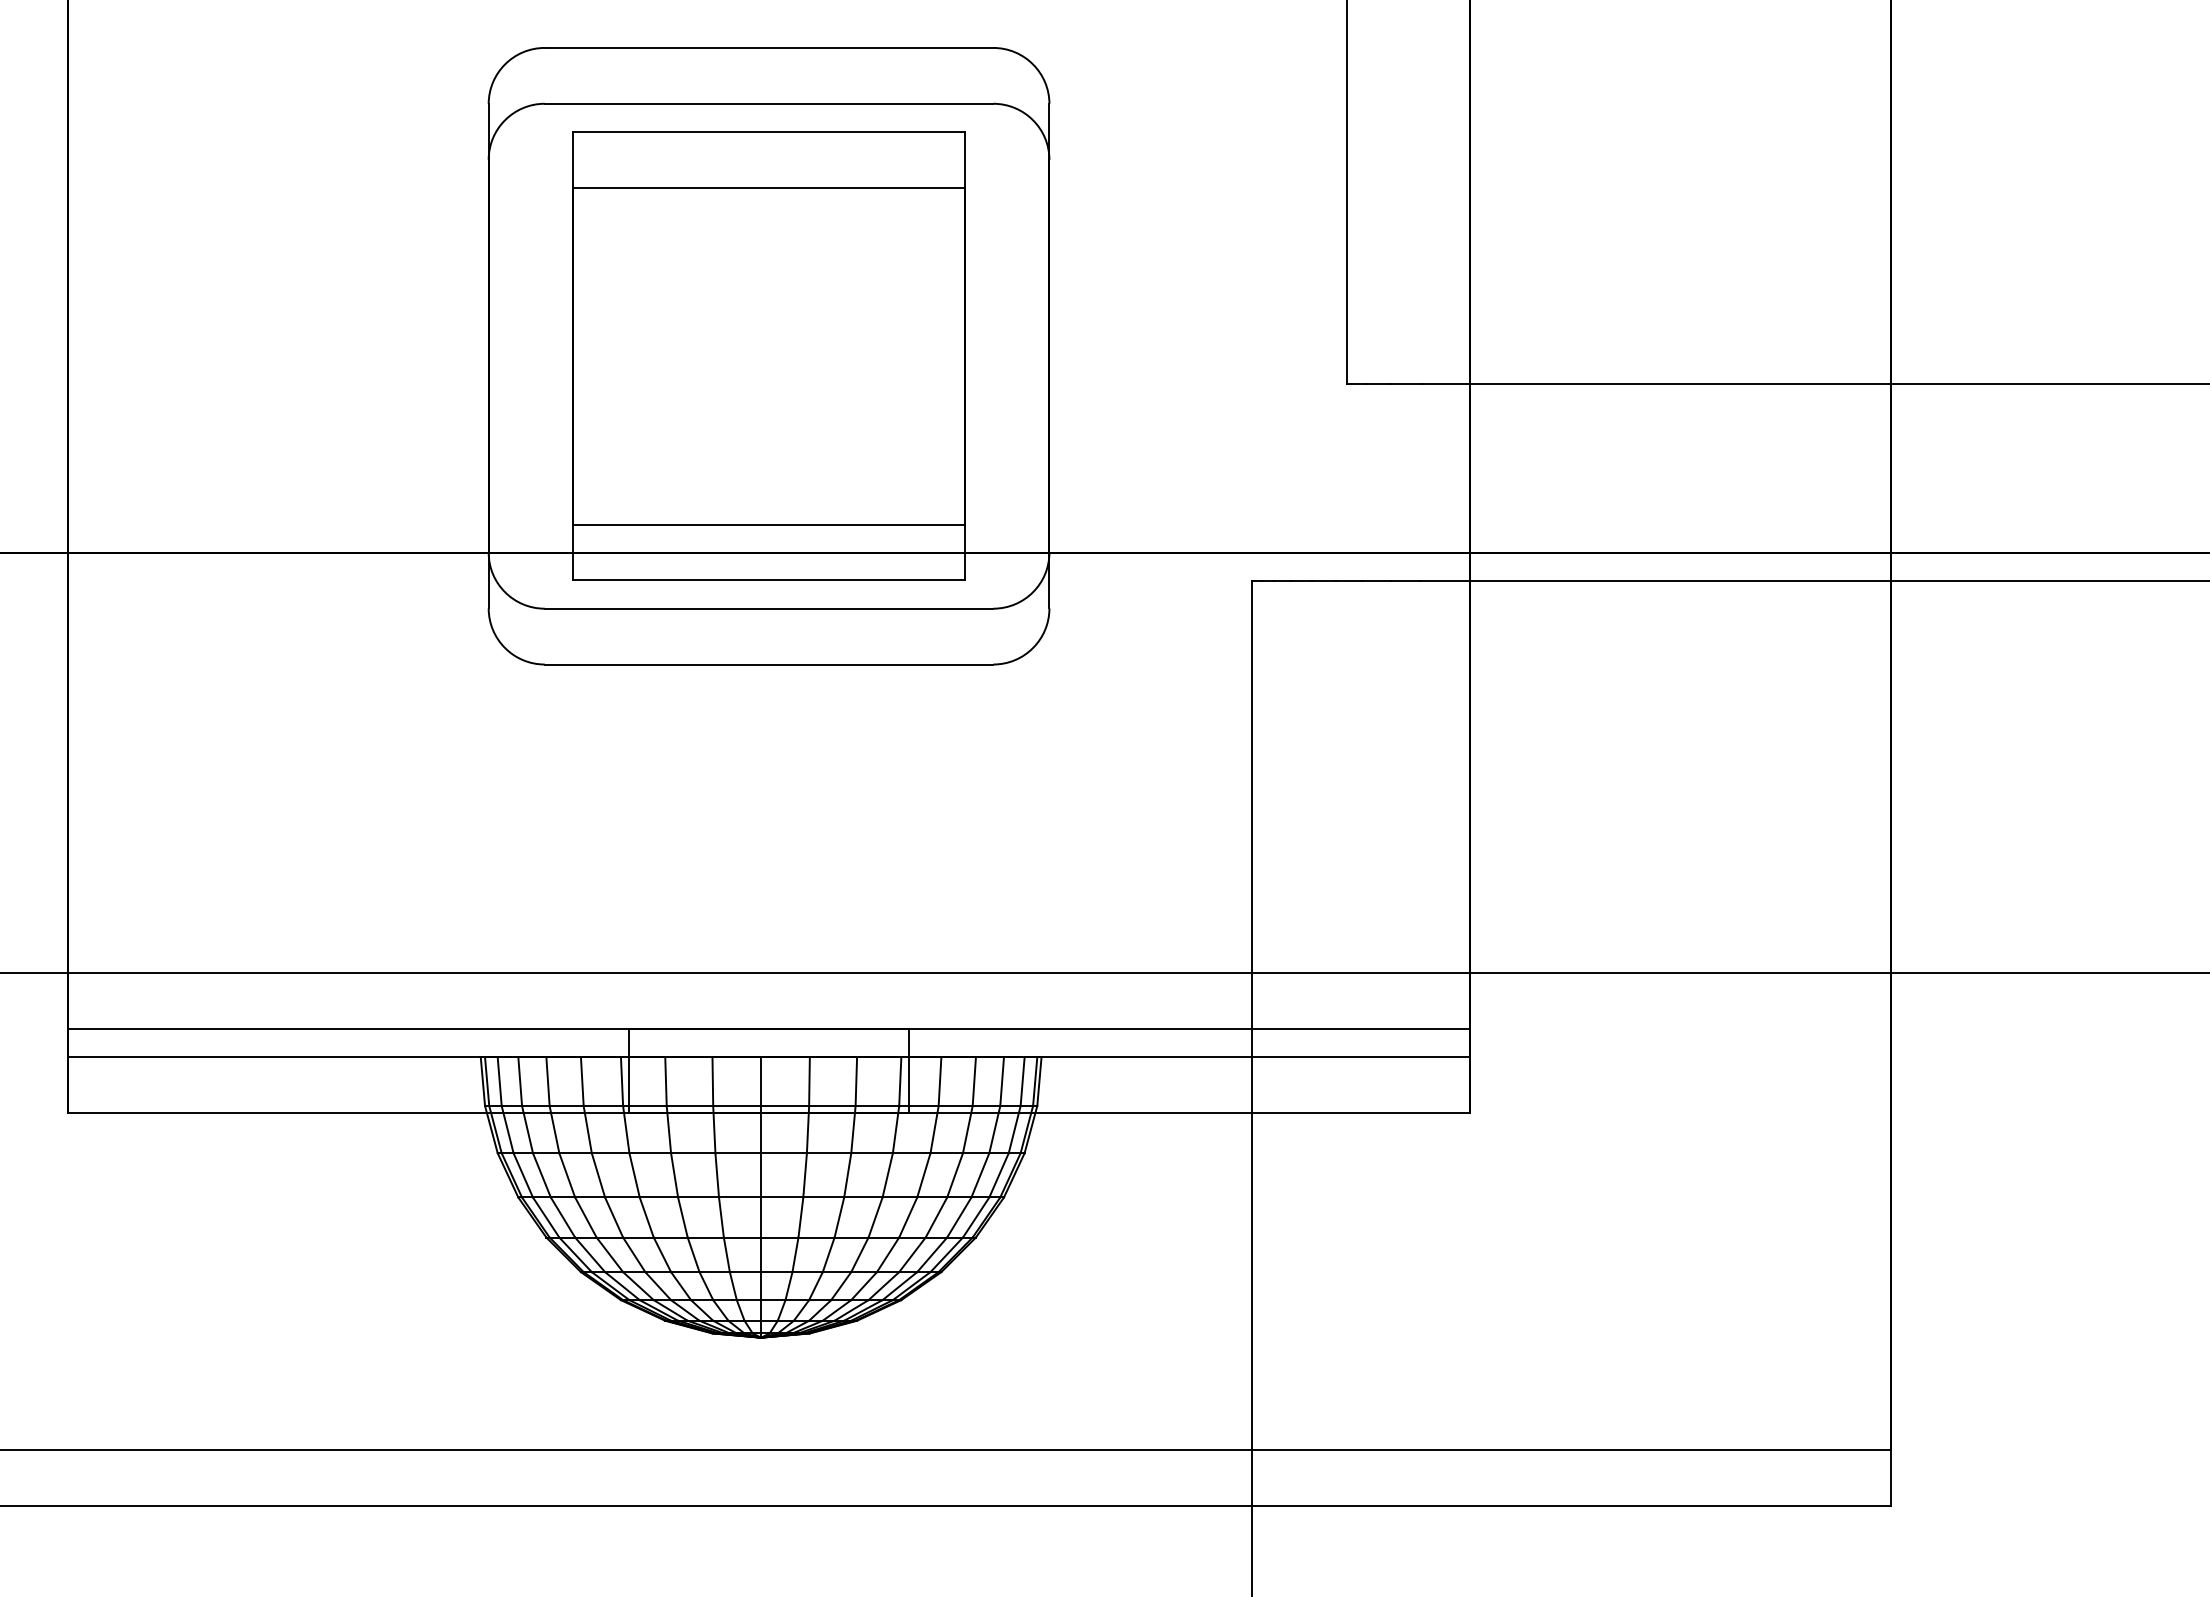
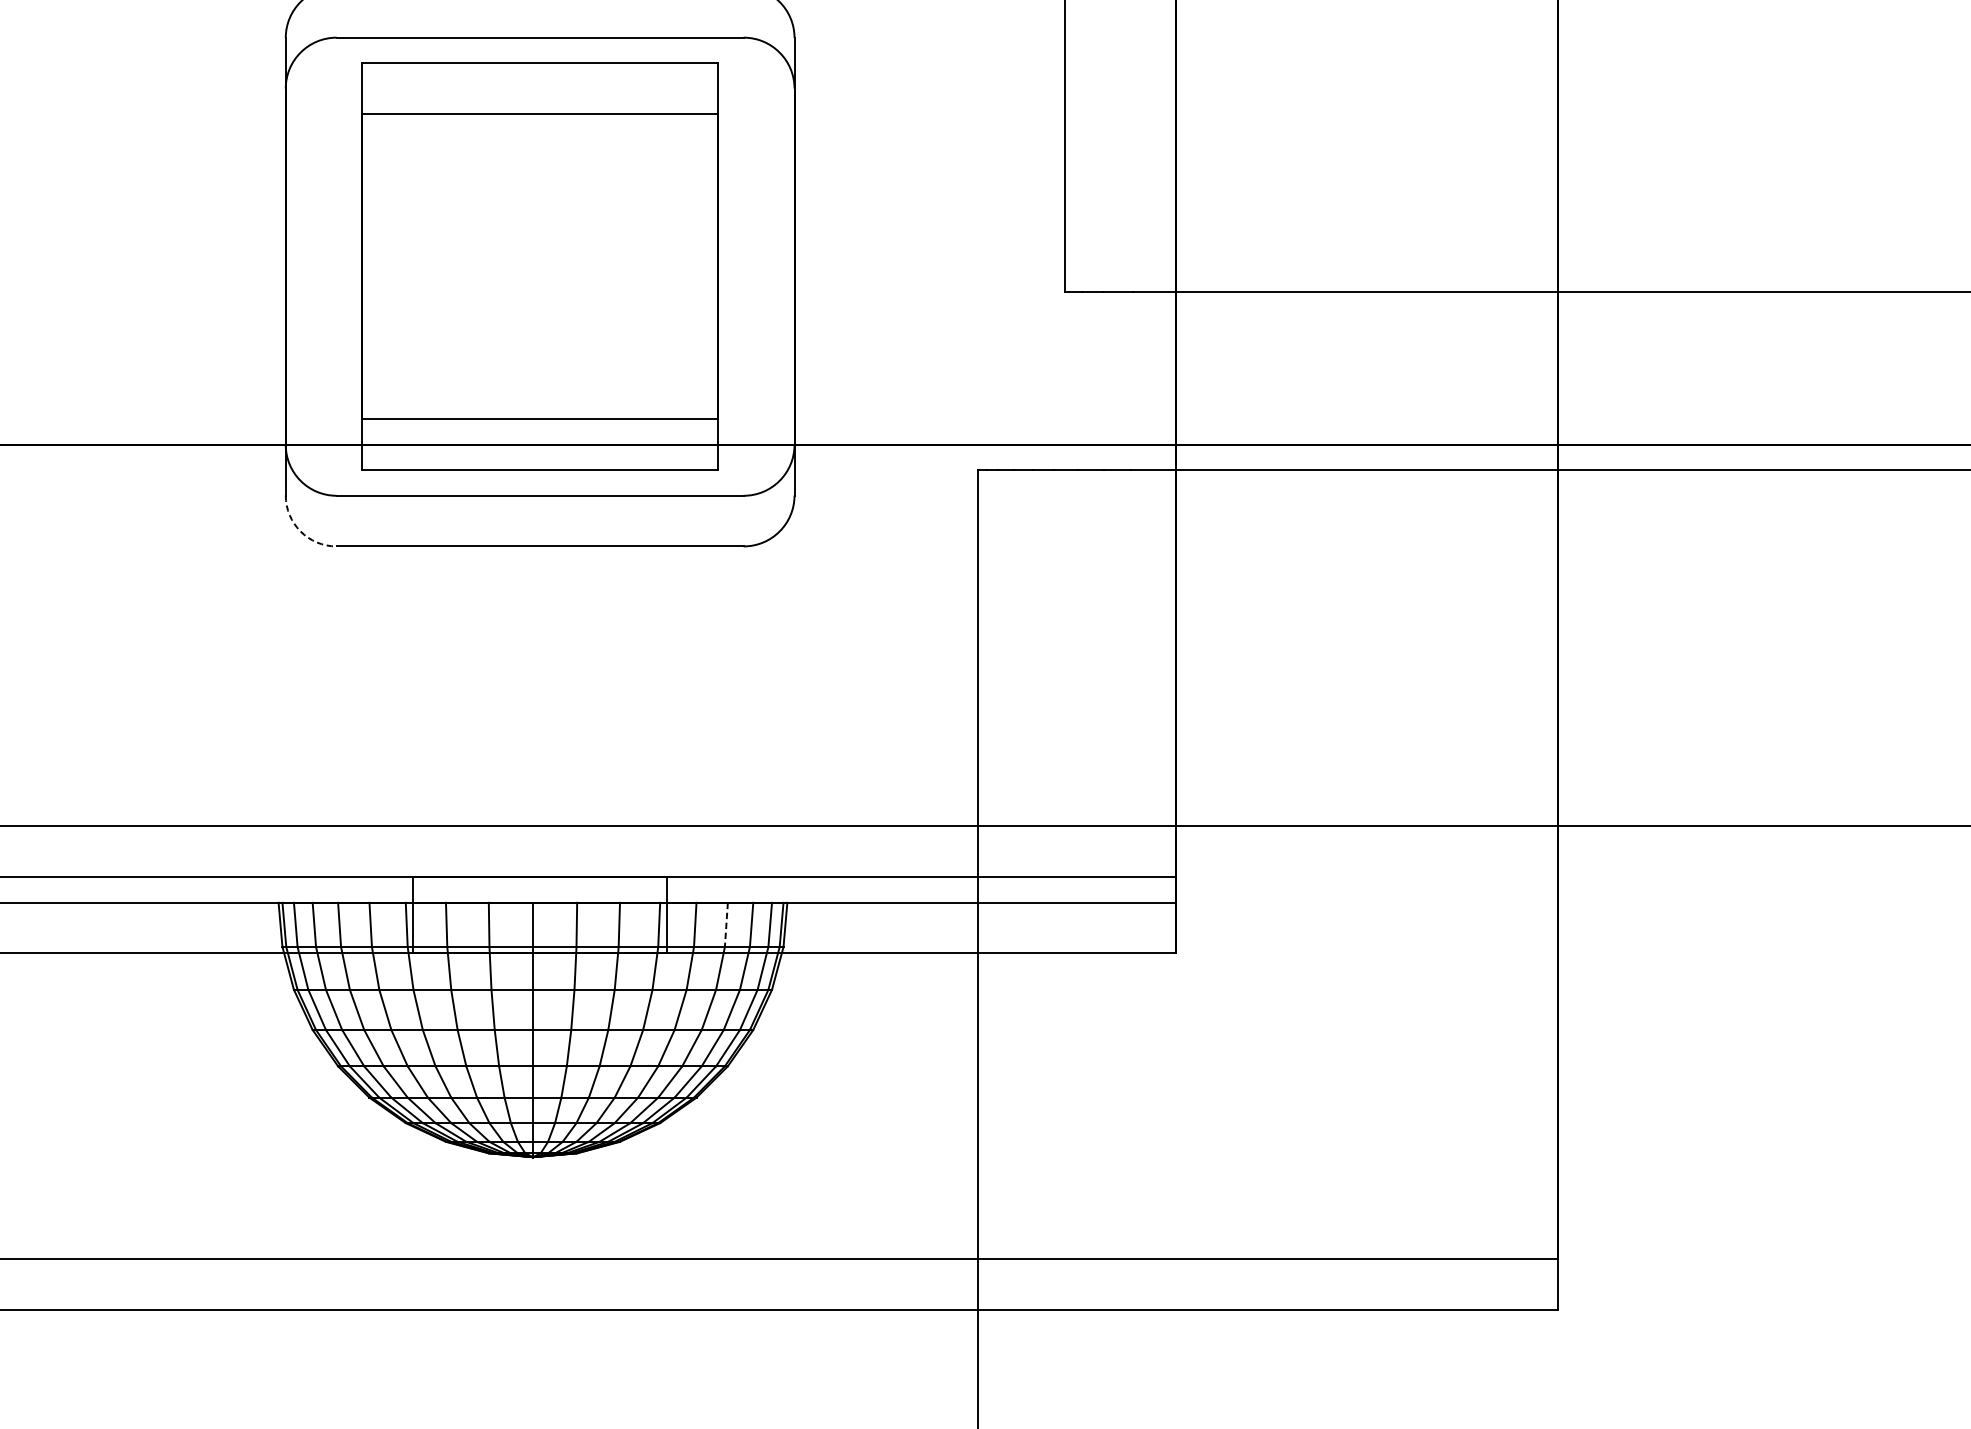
arc: (505, 648) -> (301, 531), solid -> dashed
line: (974, 1082) -> (726, 925), solid -> dashed

